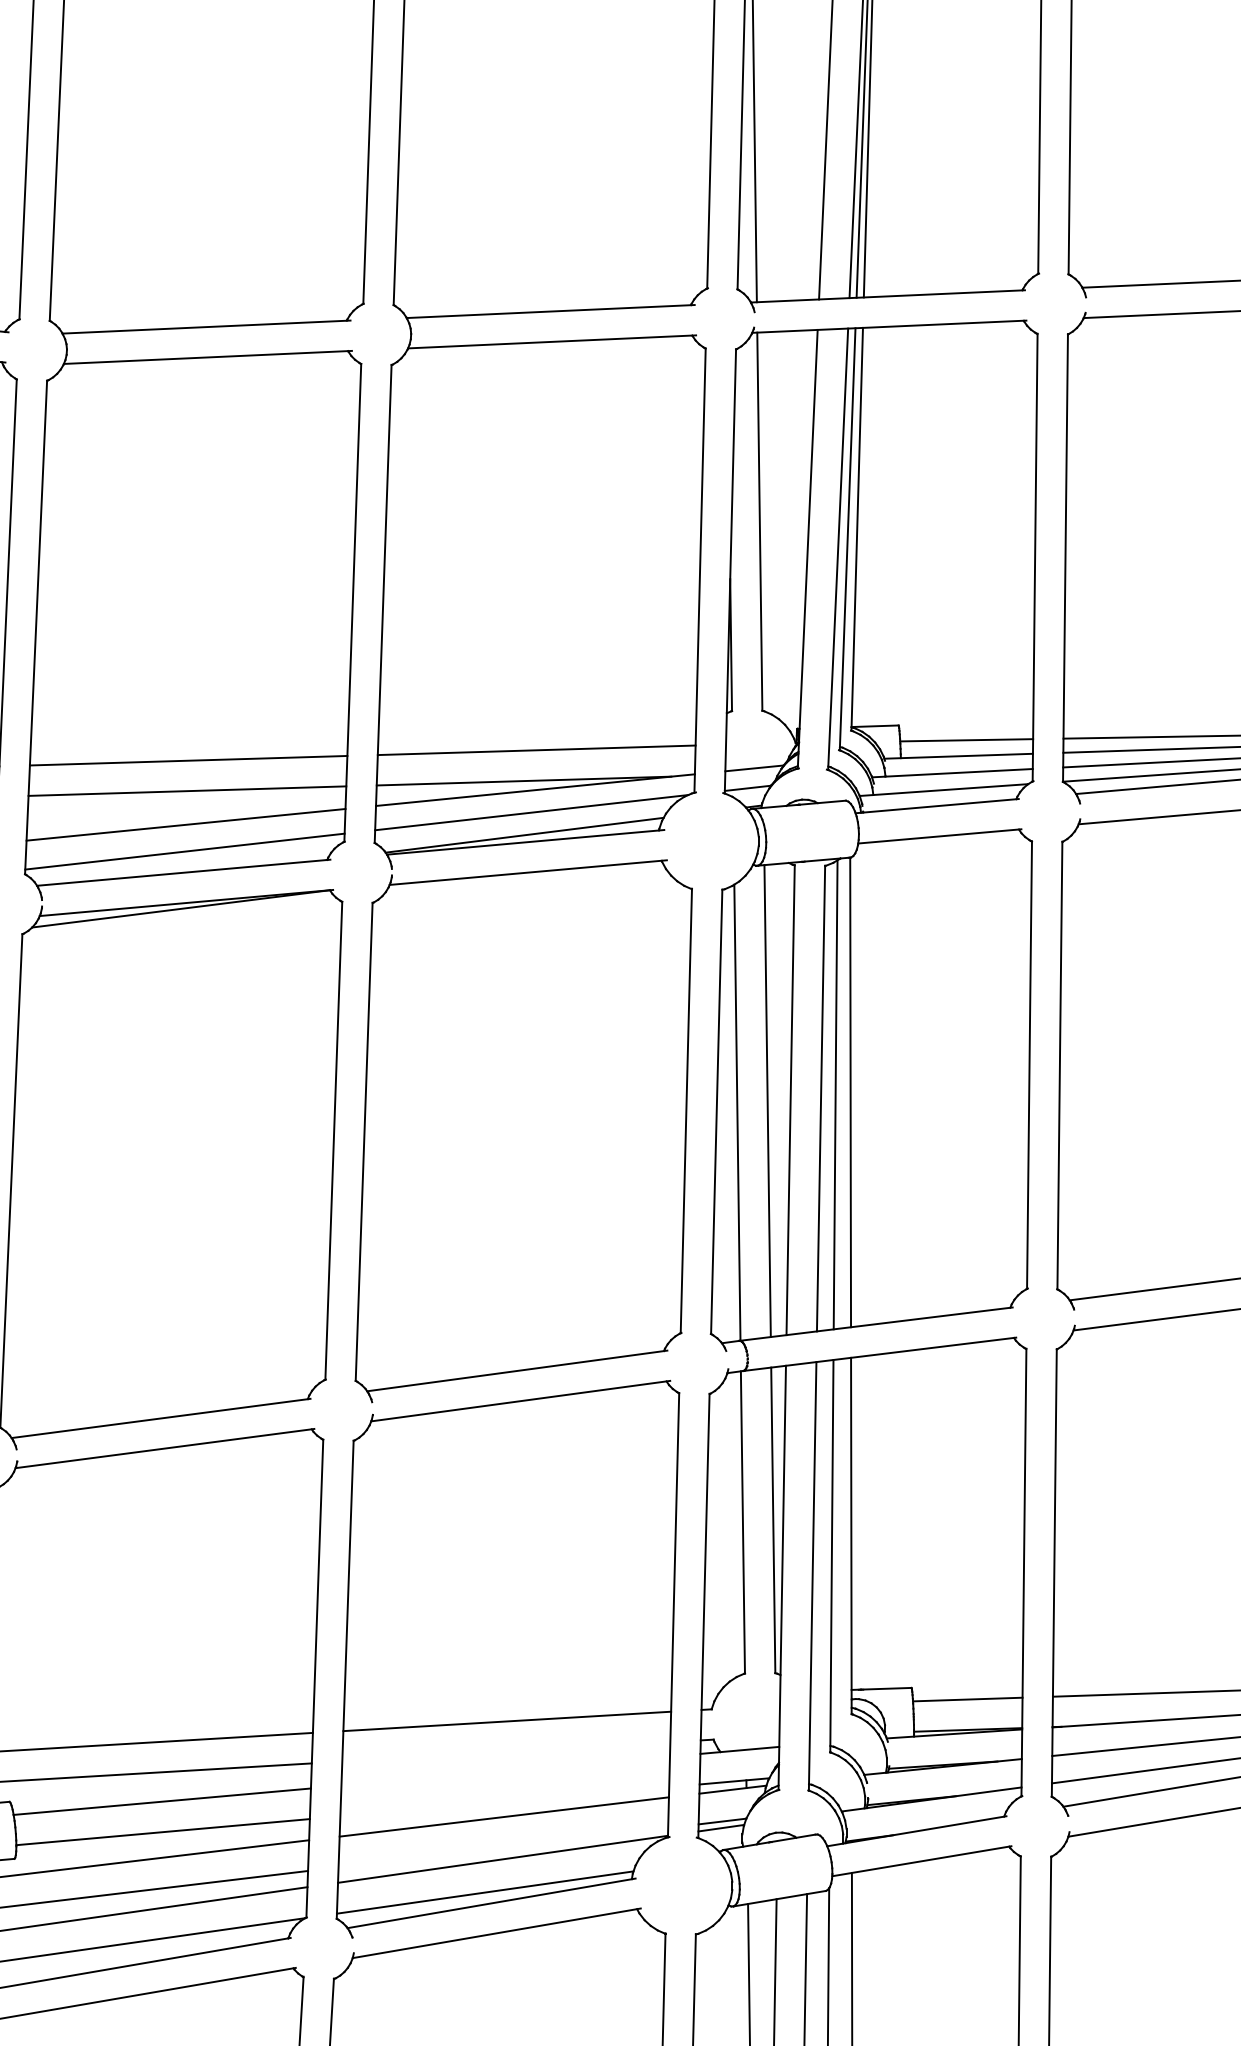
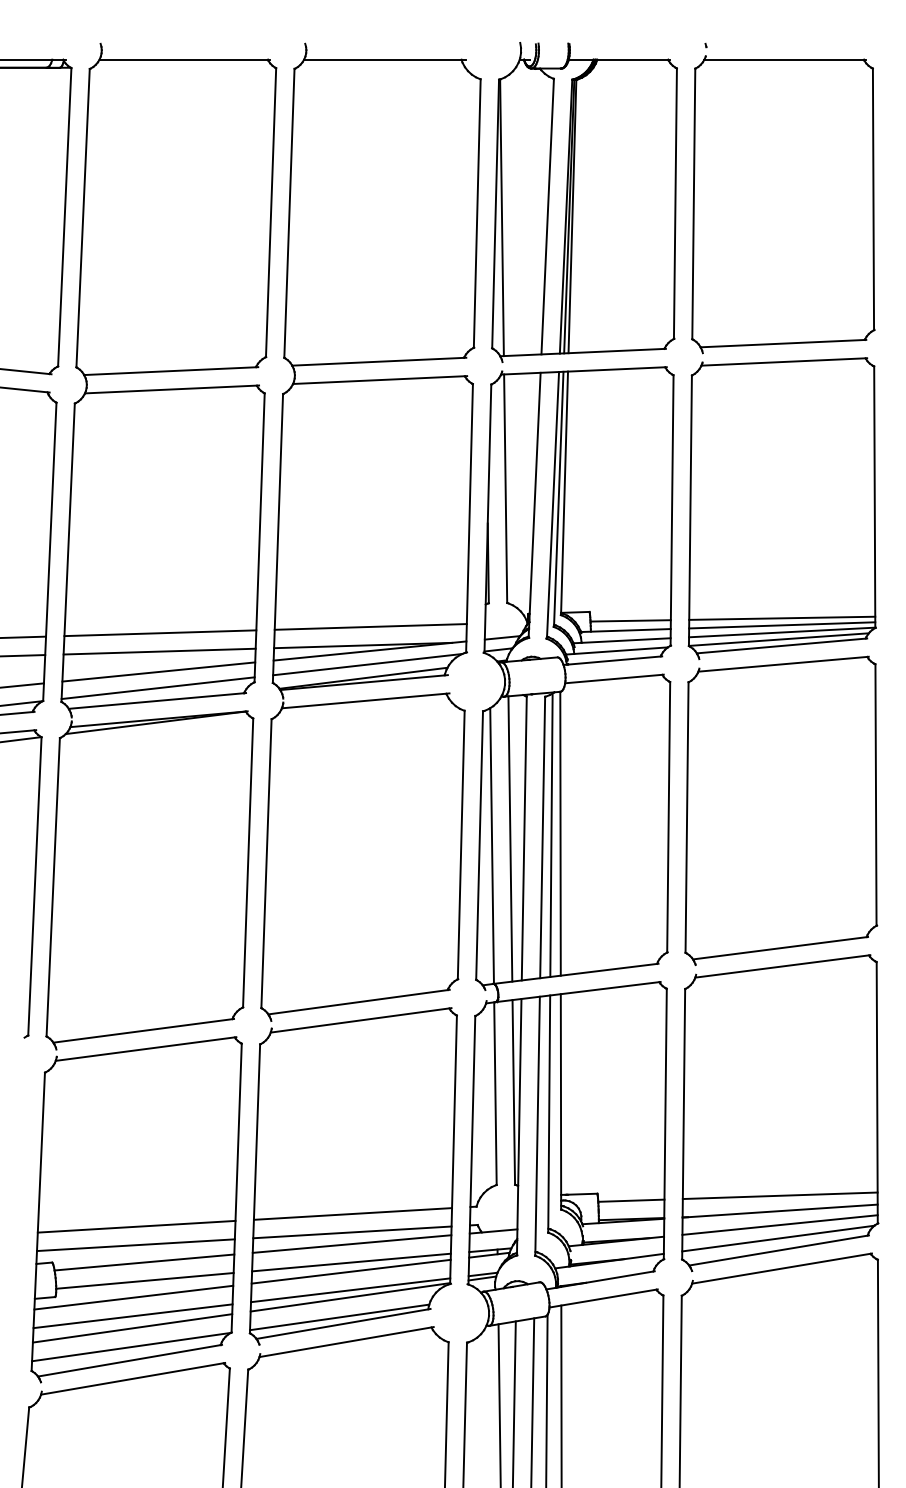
line: (506, 1752) -> (352, 1232), added
line: (504, 1770) -> (351, 1243), added
line: (504, 1801) -> (351, 1262), added
line: (503, 1848) -> (350, 1290), added

